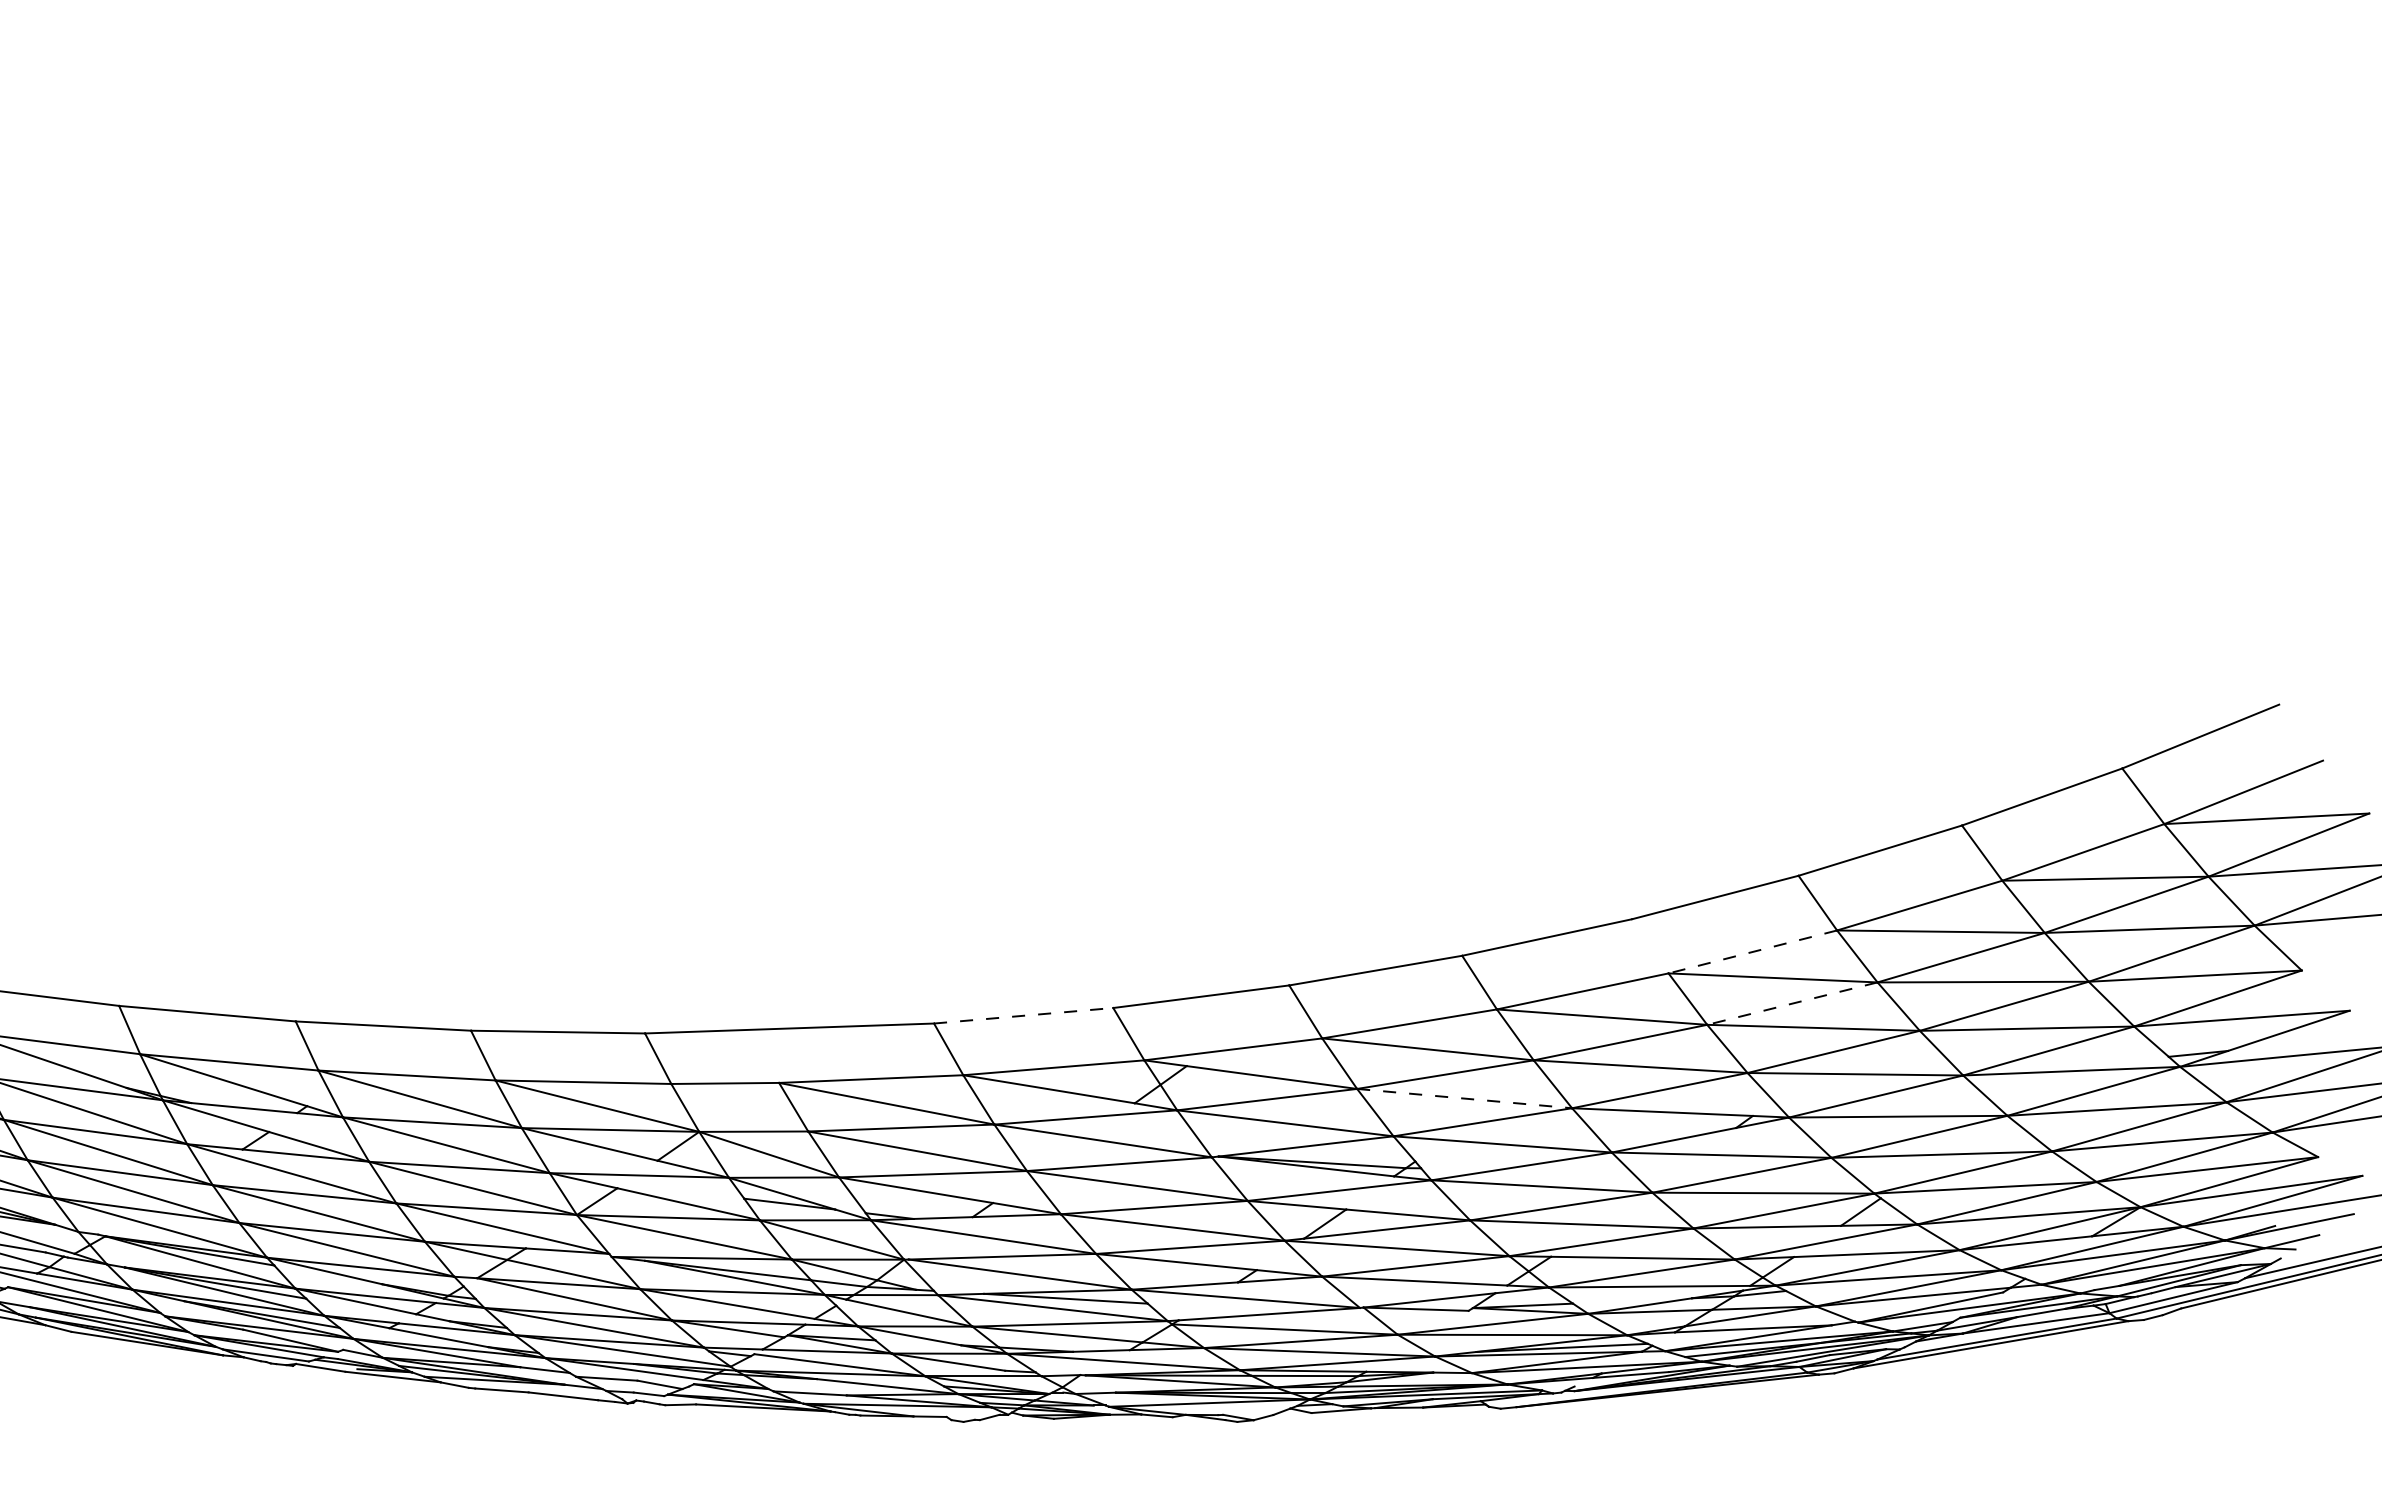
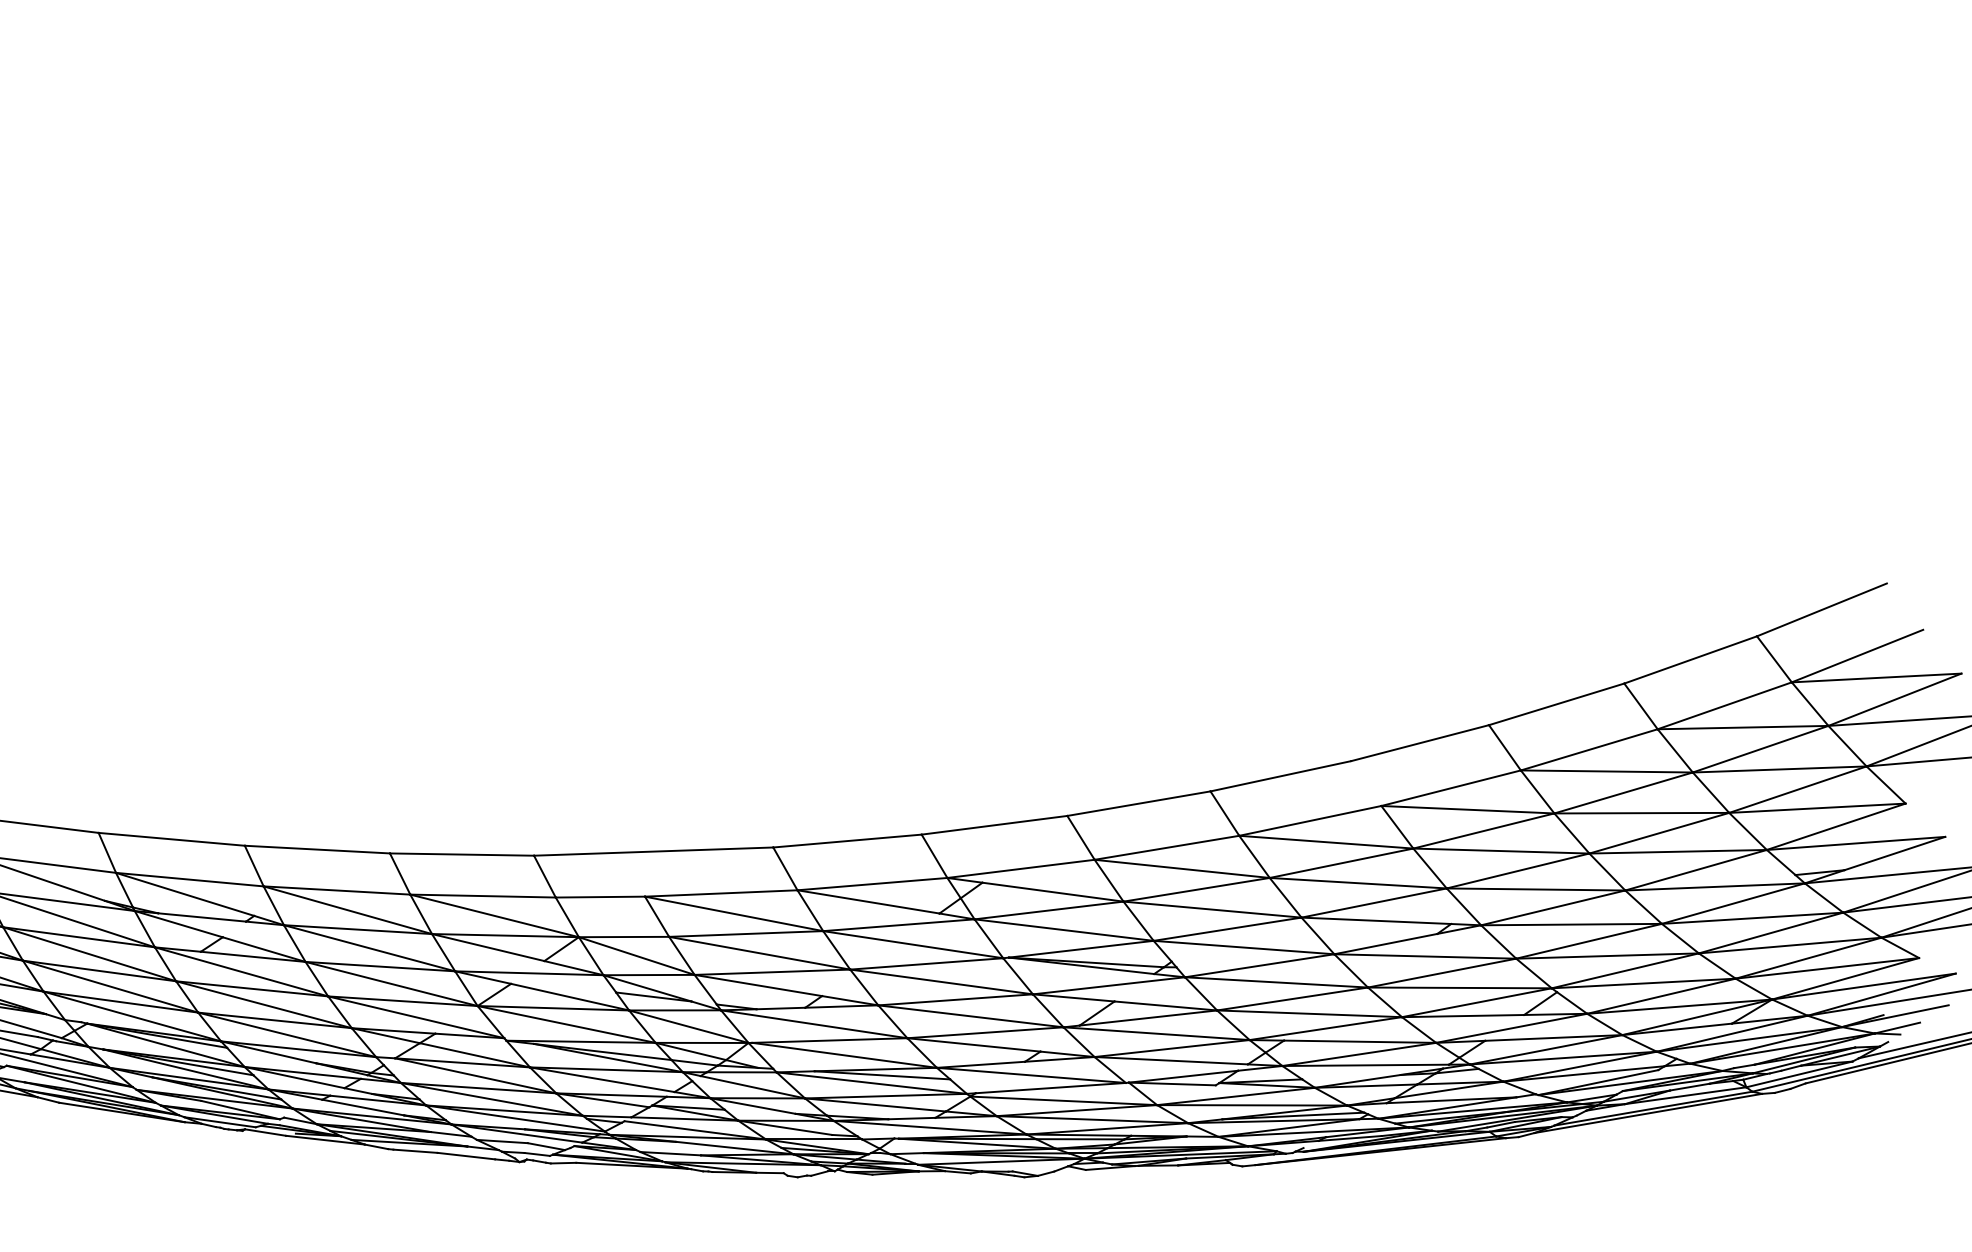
line: (1753, 952) -> (1451, 788), dashed -> solid
line: (1791, 1004) -> (1483, 831), dashed -> solid
line: (1023, 1016) -> (847, 841), dashed -> solid
line: (1465, 1098) -> (1213, 909), dashed -> solid

